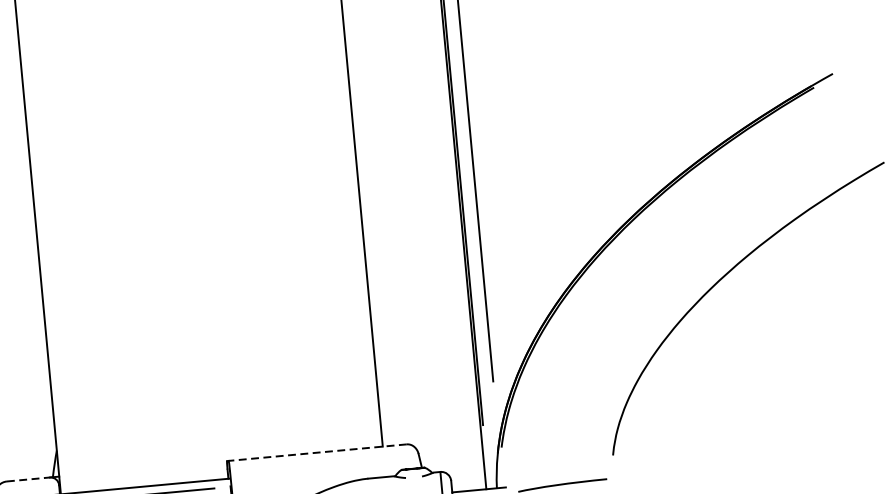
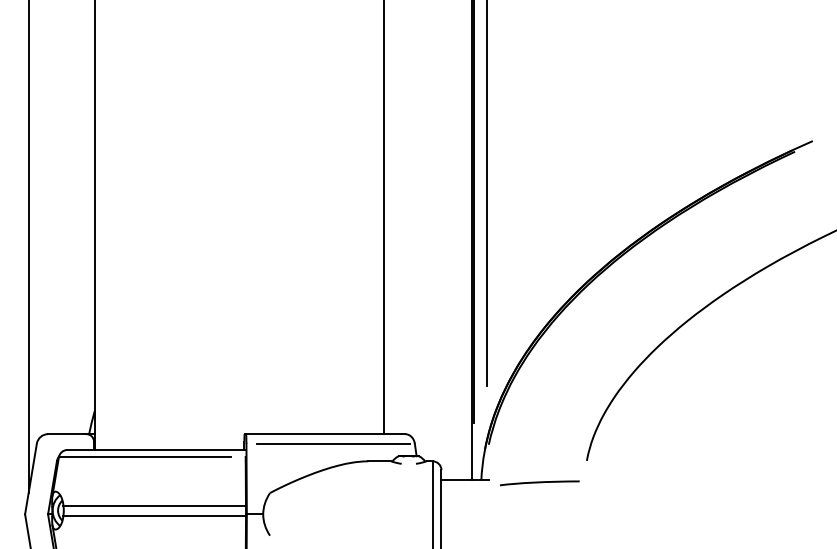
line: (317, 453) -> (325, 434), dashed -> solid
line: (326, 462) -> (332, 443), added
line: (28, 479) -> (67, 434), dashed -> solid

